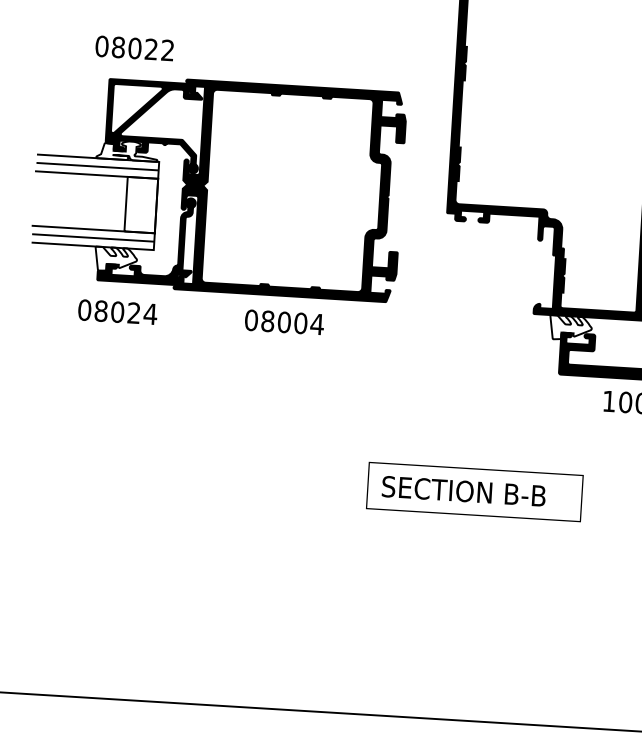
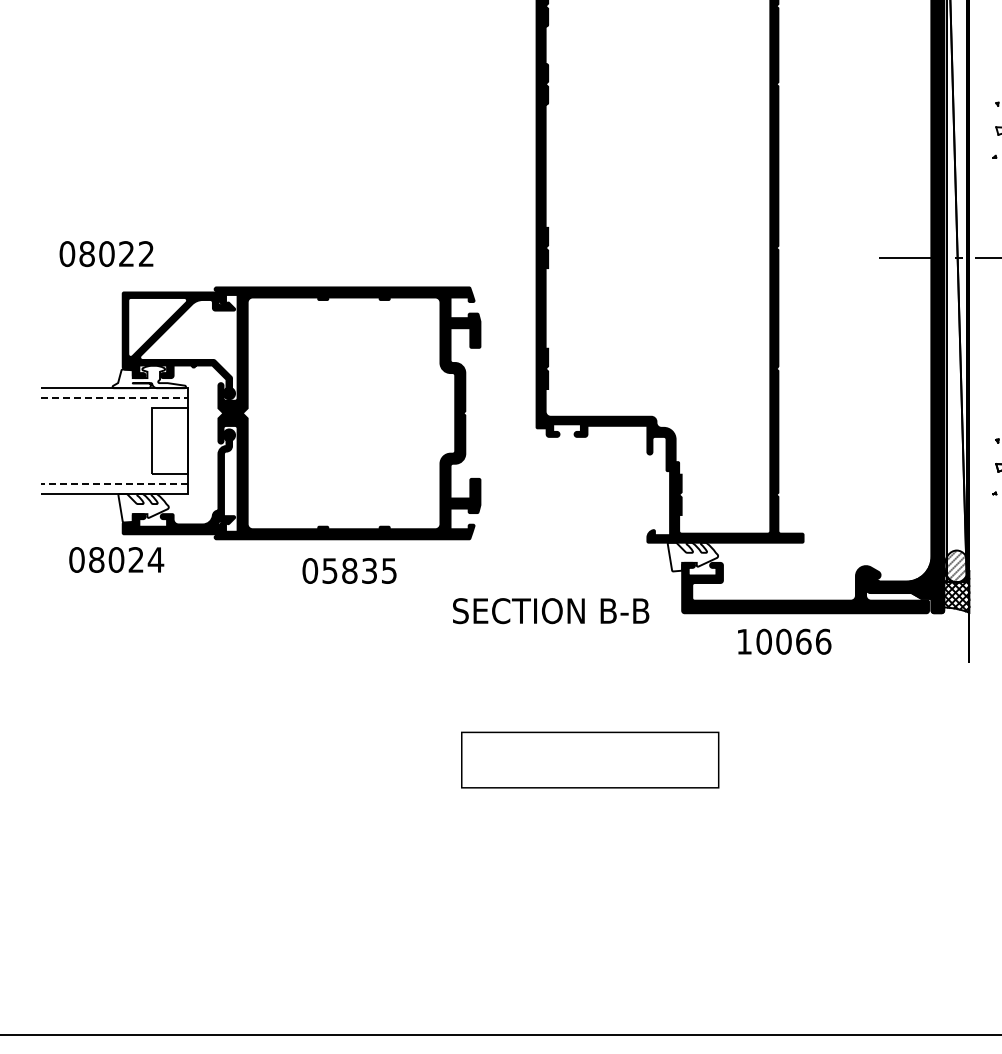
text: (134, 48) -> (106, 254), moved
line: (98, 166) -> (115, 398), solid -> dashed
line: (96, 175) -> (114, 408), removed
line: (93, 229) -> (114, 473), removed
line: (92, 237) -> (114, 483), solid -> dashed
text: (117, 311) -> (116, 559), moved
text: (292, 322) -> (359, 570), 08004 -> 05835
text: (464, 491) -> (551, 611), moved

